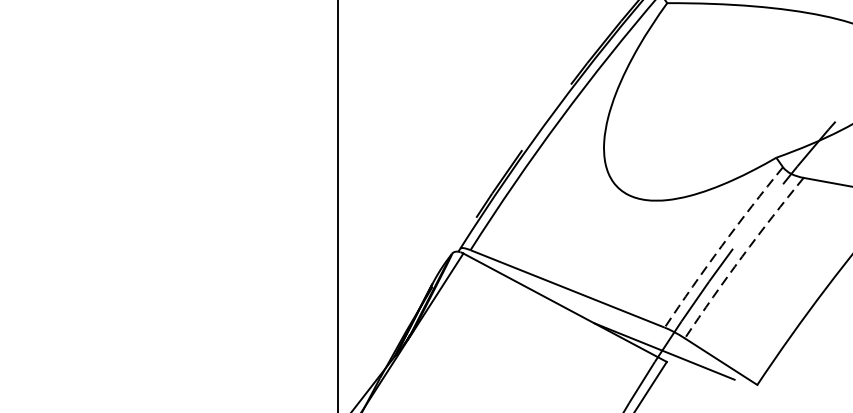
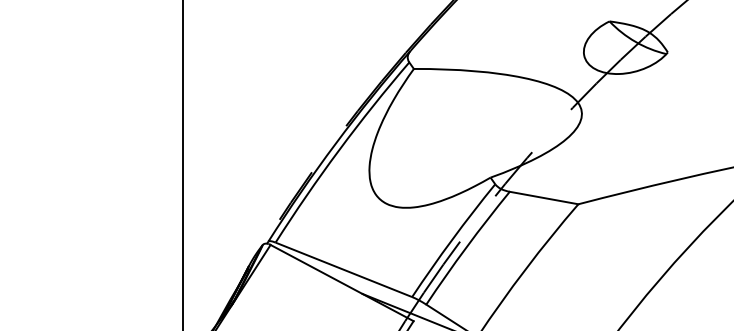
arc: (722, 245) -> (452, 239), dashed -> solid
arc: (742, 257) -> (466, 247), dashed -> solid

